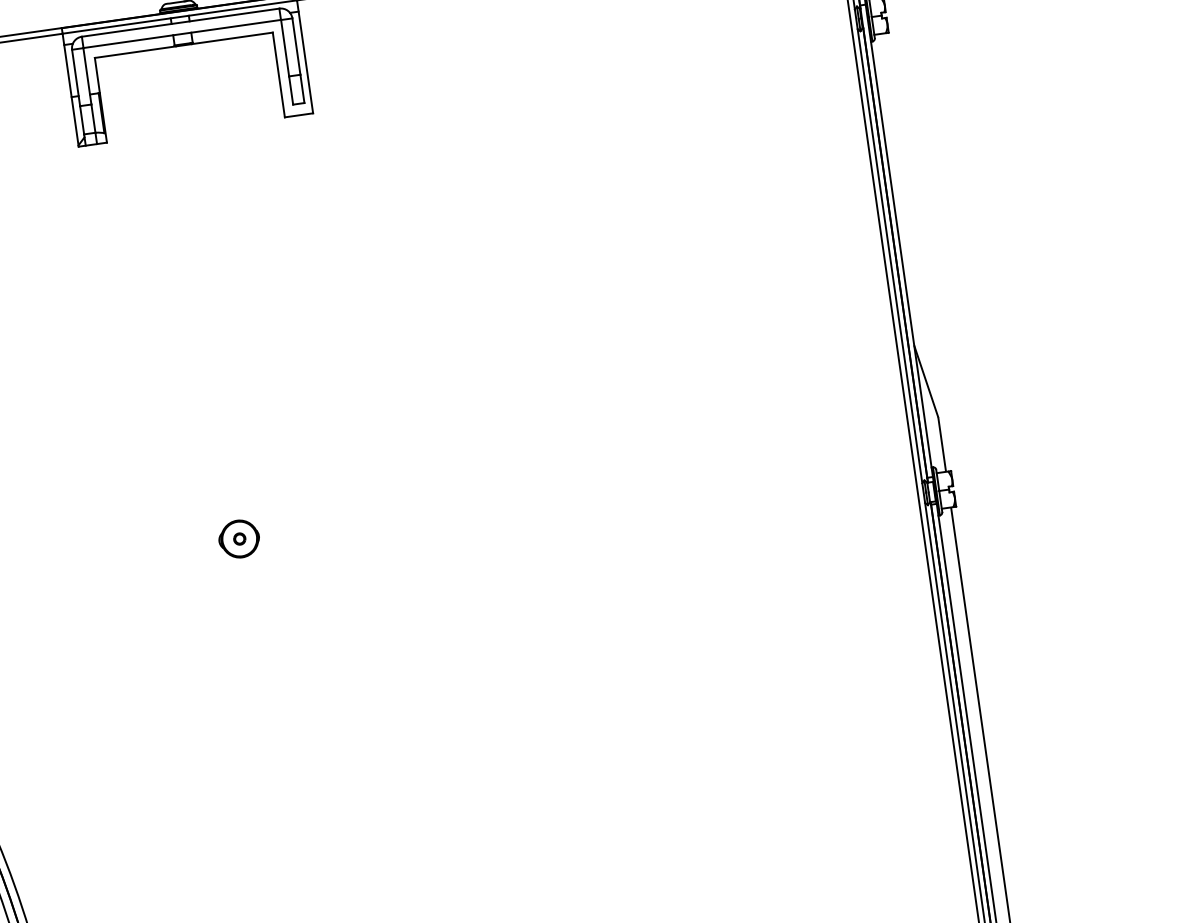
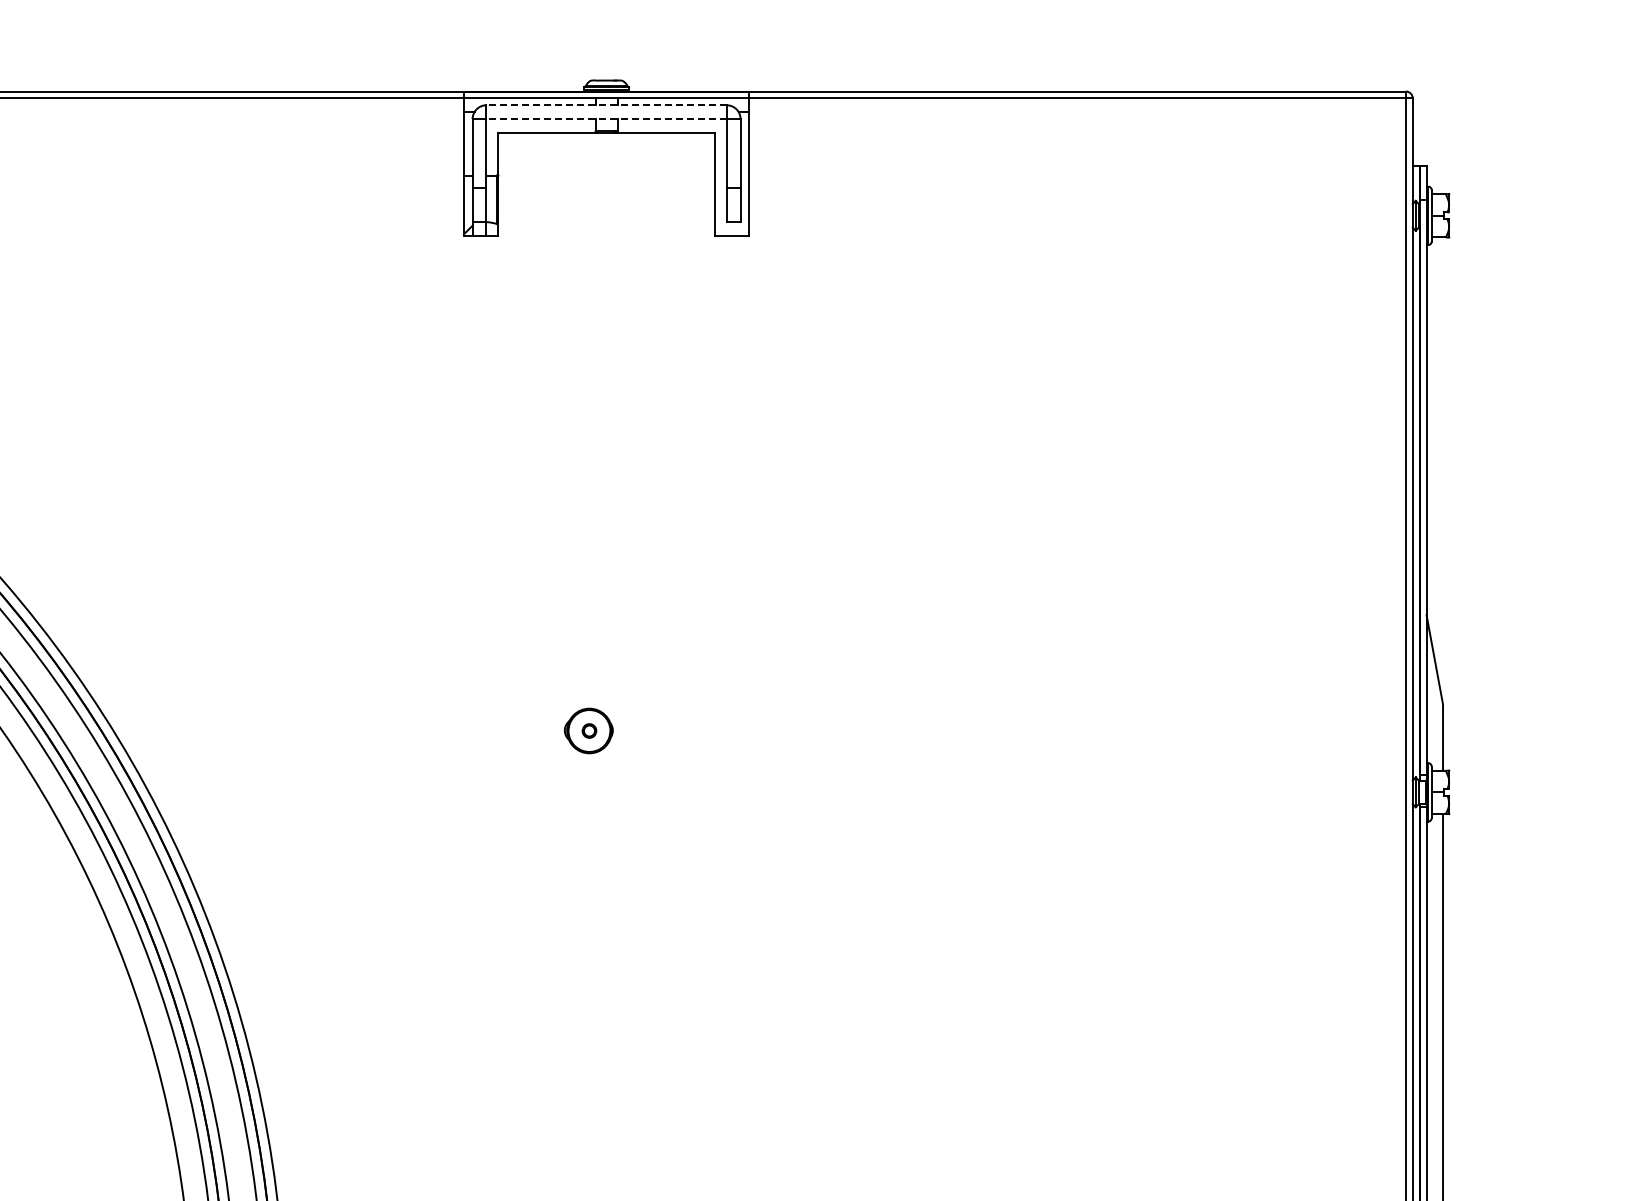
line: (180, 22) -> (606, 105), solid -> dashed
line: (182, 34) -> (606, 119), solid -> dashed

